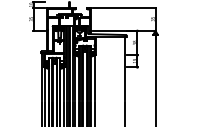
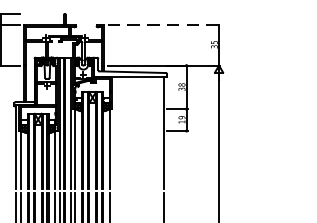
line: (125, 8) -> (165, 25), solid -> dashed

